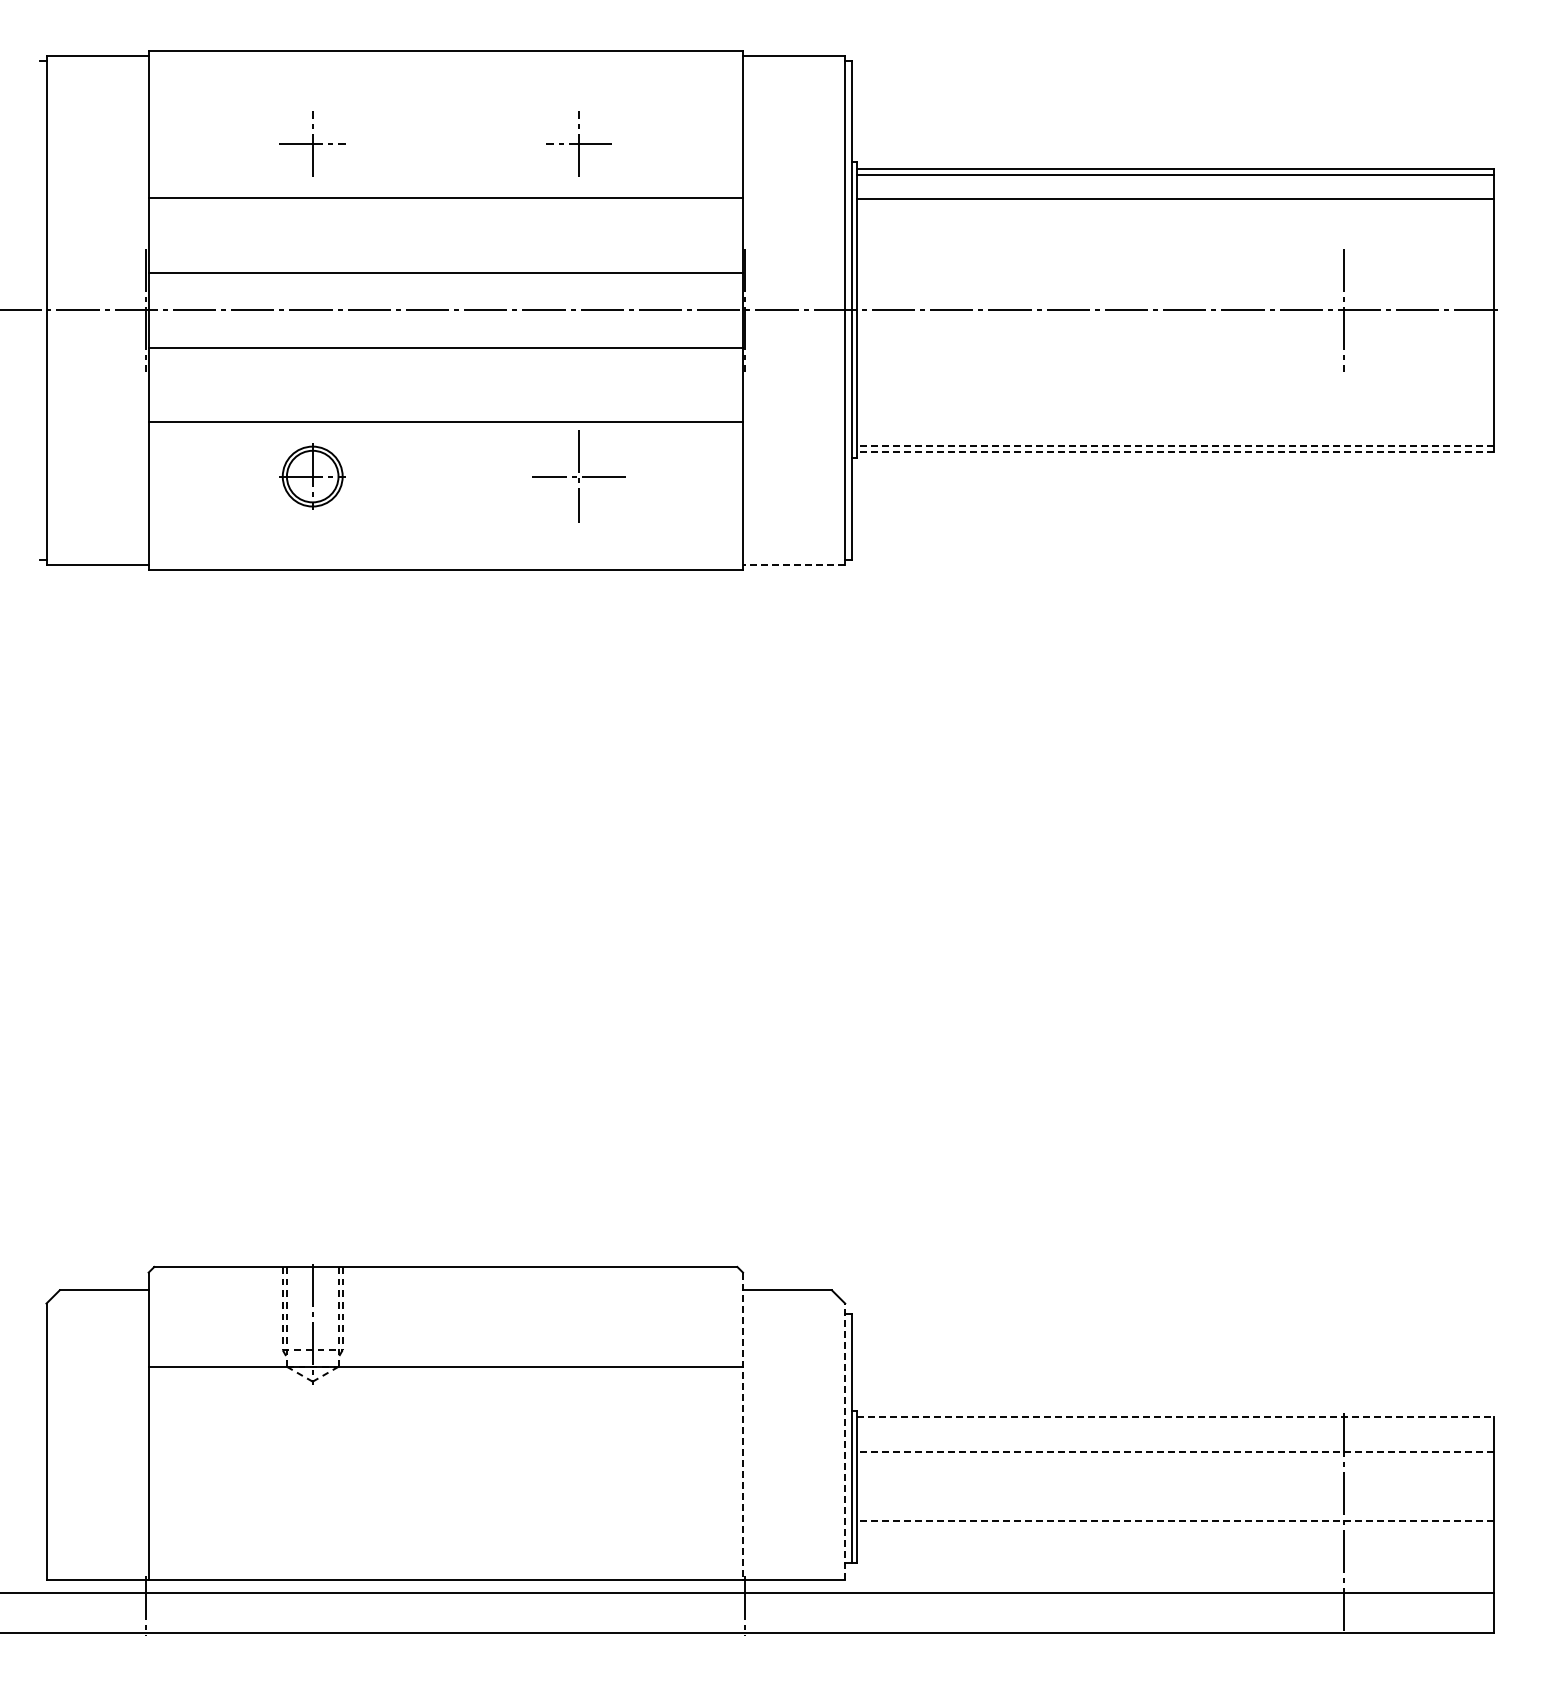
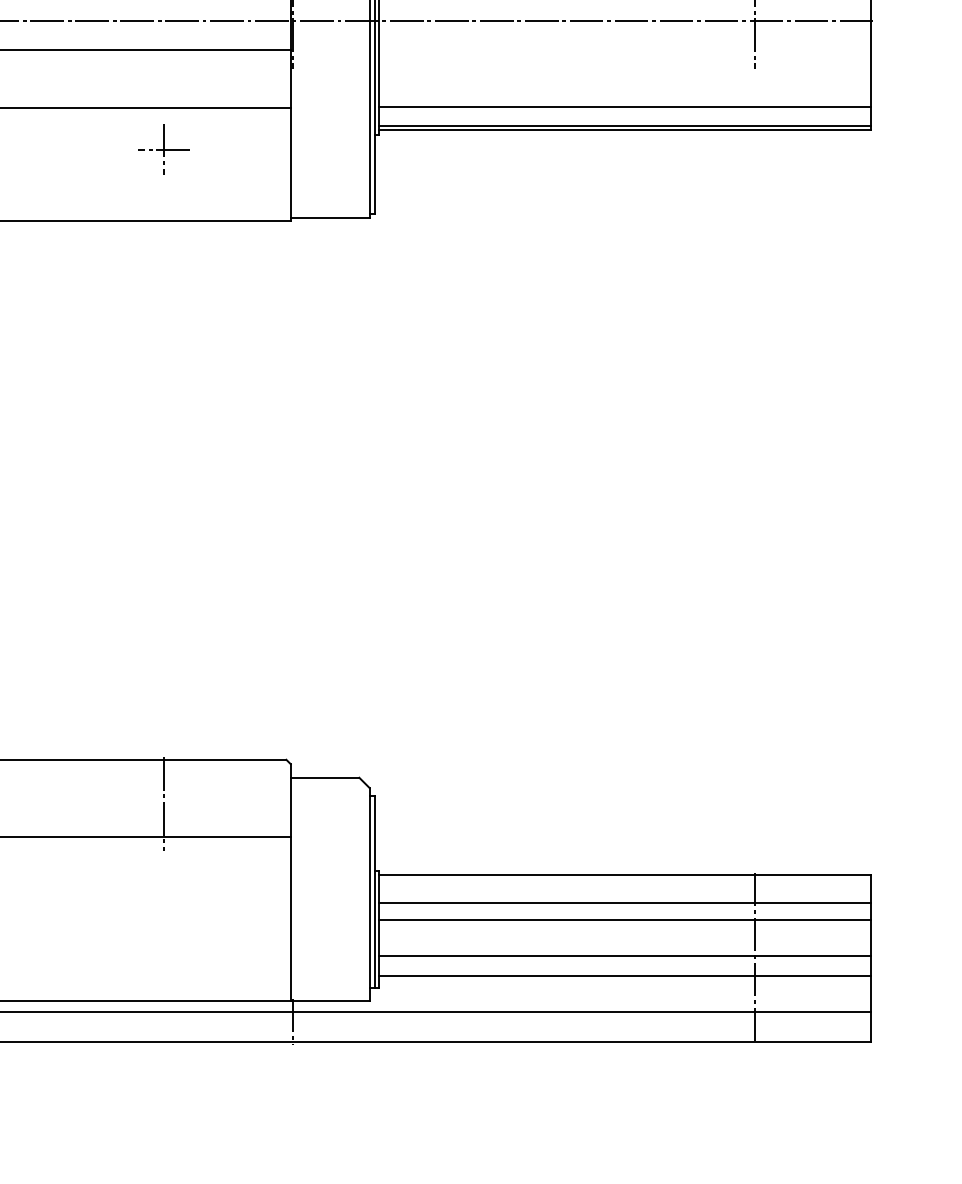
line: (1175, 421) -> (624, 106), added
line: (1175, 445) -> (624, 125), dashed -> solid
line: (1175, 451) -> (624, 130), dashed -> solid
part: (578, 476) -> (163, 149), size x0.71
line: (793, 564) -> (329, 217), dashed -> solid
line: (578, 1324) -> (163, 804), added
line: (1175, 1416) -> (624, 875), dashed -> solid
line: (743, 1426) -> (291, 882), dashed -> solid
line: (845, 1441) -> (369, 894), dashed -> solid
line: (1175, 1452) -> (624, 903), dashed -> solid
line: (1175, 1474) -> (624, 920), added
line: (1175, 1521) -> (624, 956), dashed -> solid
line: (1175, 1546) -> (624, 975), added

